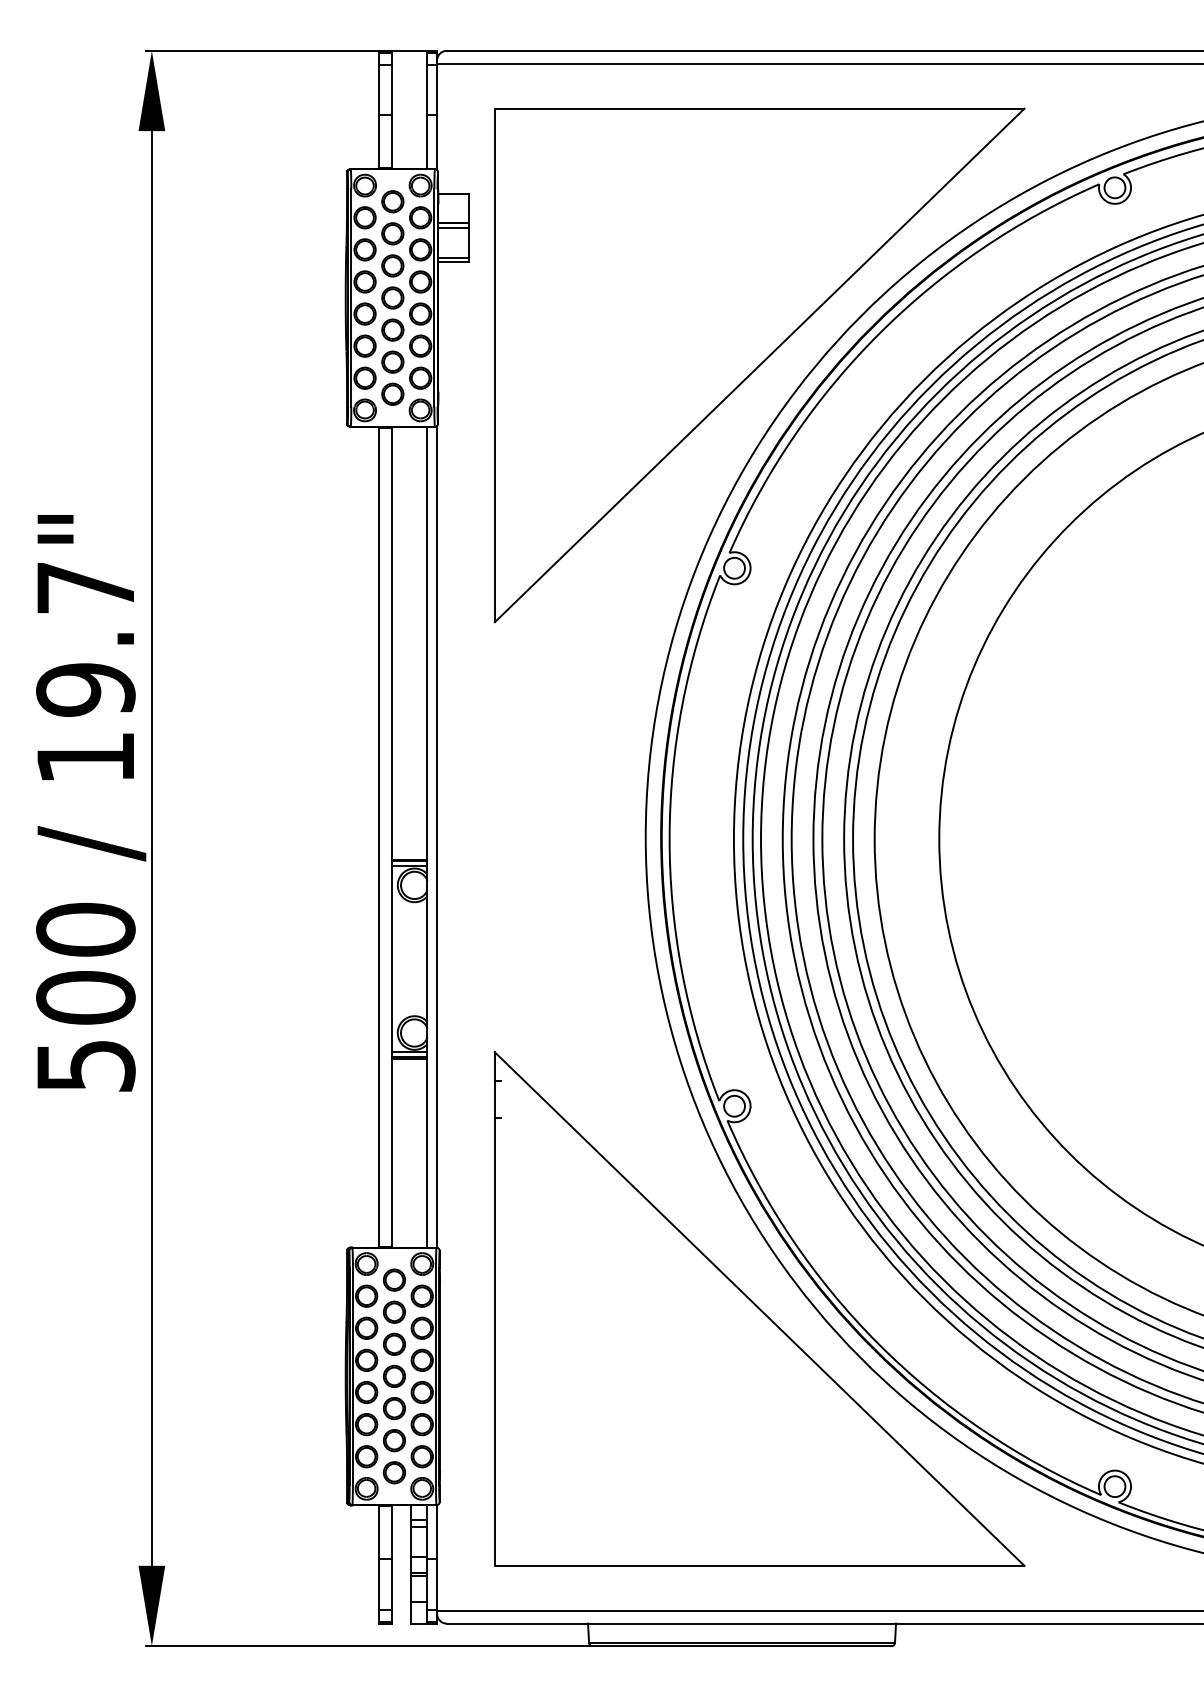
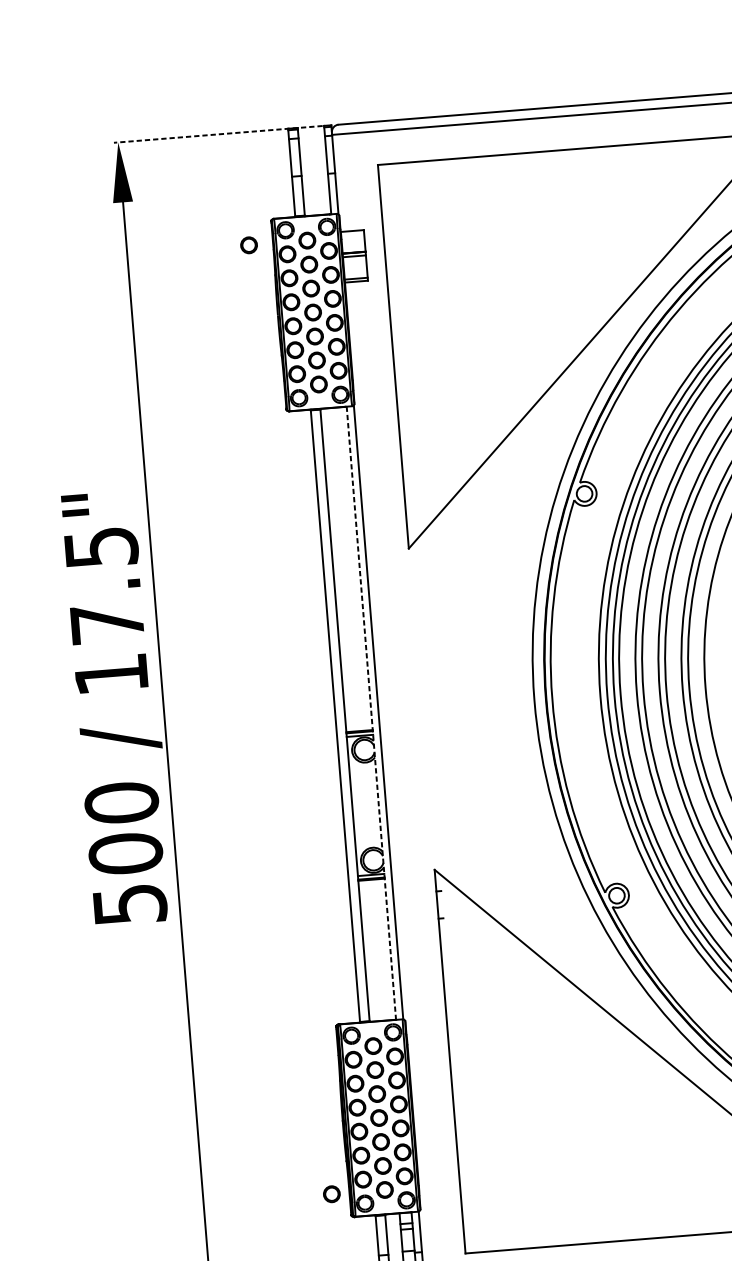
line: (285, 50) -> (218, 134), solid -> dashed
part: (314, 201) -> (248, 245), added
text: (85, 639) -> (104, 586), 19.7" -> 17.5"
line: (427, 837) -> (371, 713), solid -> dashed
part: (322, 1472) -> (331, 1194), added

